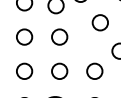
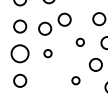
circle: (100, 22) -> (80, 42), size x0.6
circle: (24, 36) -> (20, 53), size x1.4
circle: (58, 36) -> (47, 53), size x0.6
circle: (58, 70) -> (47, 80), removed
circle: (94, 70) -> (75, 80), size x0.6

